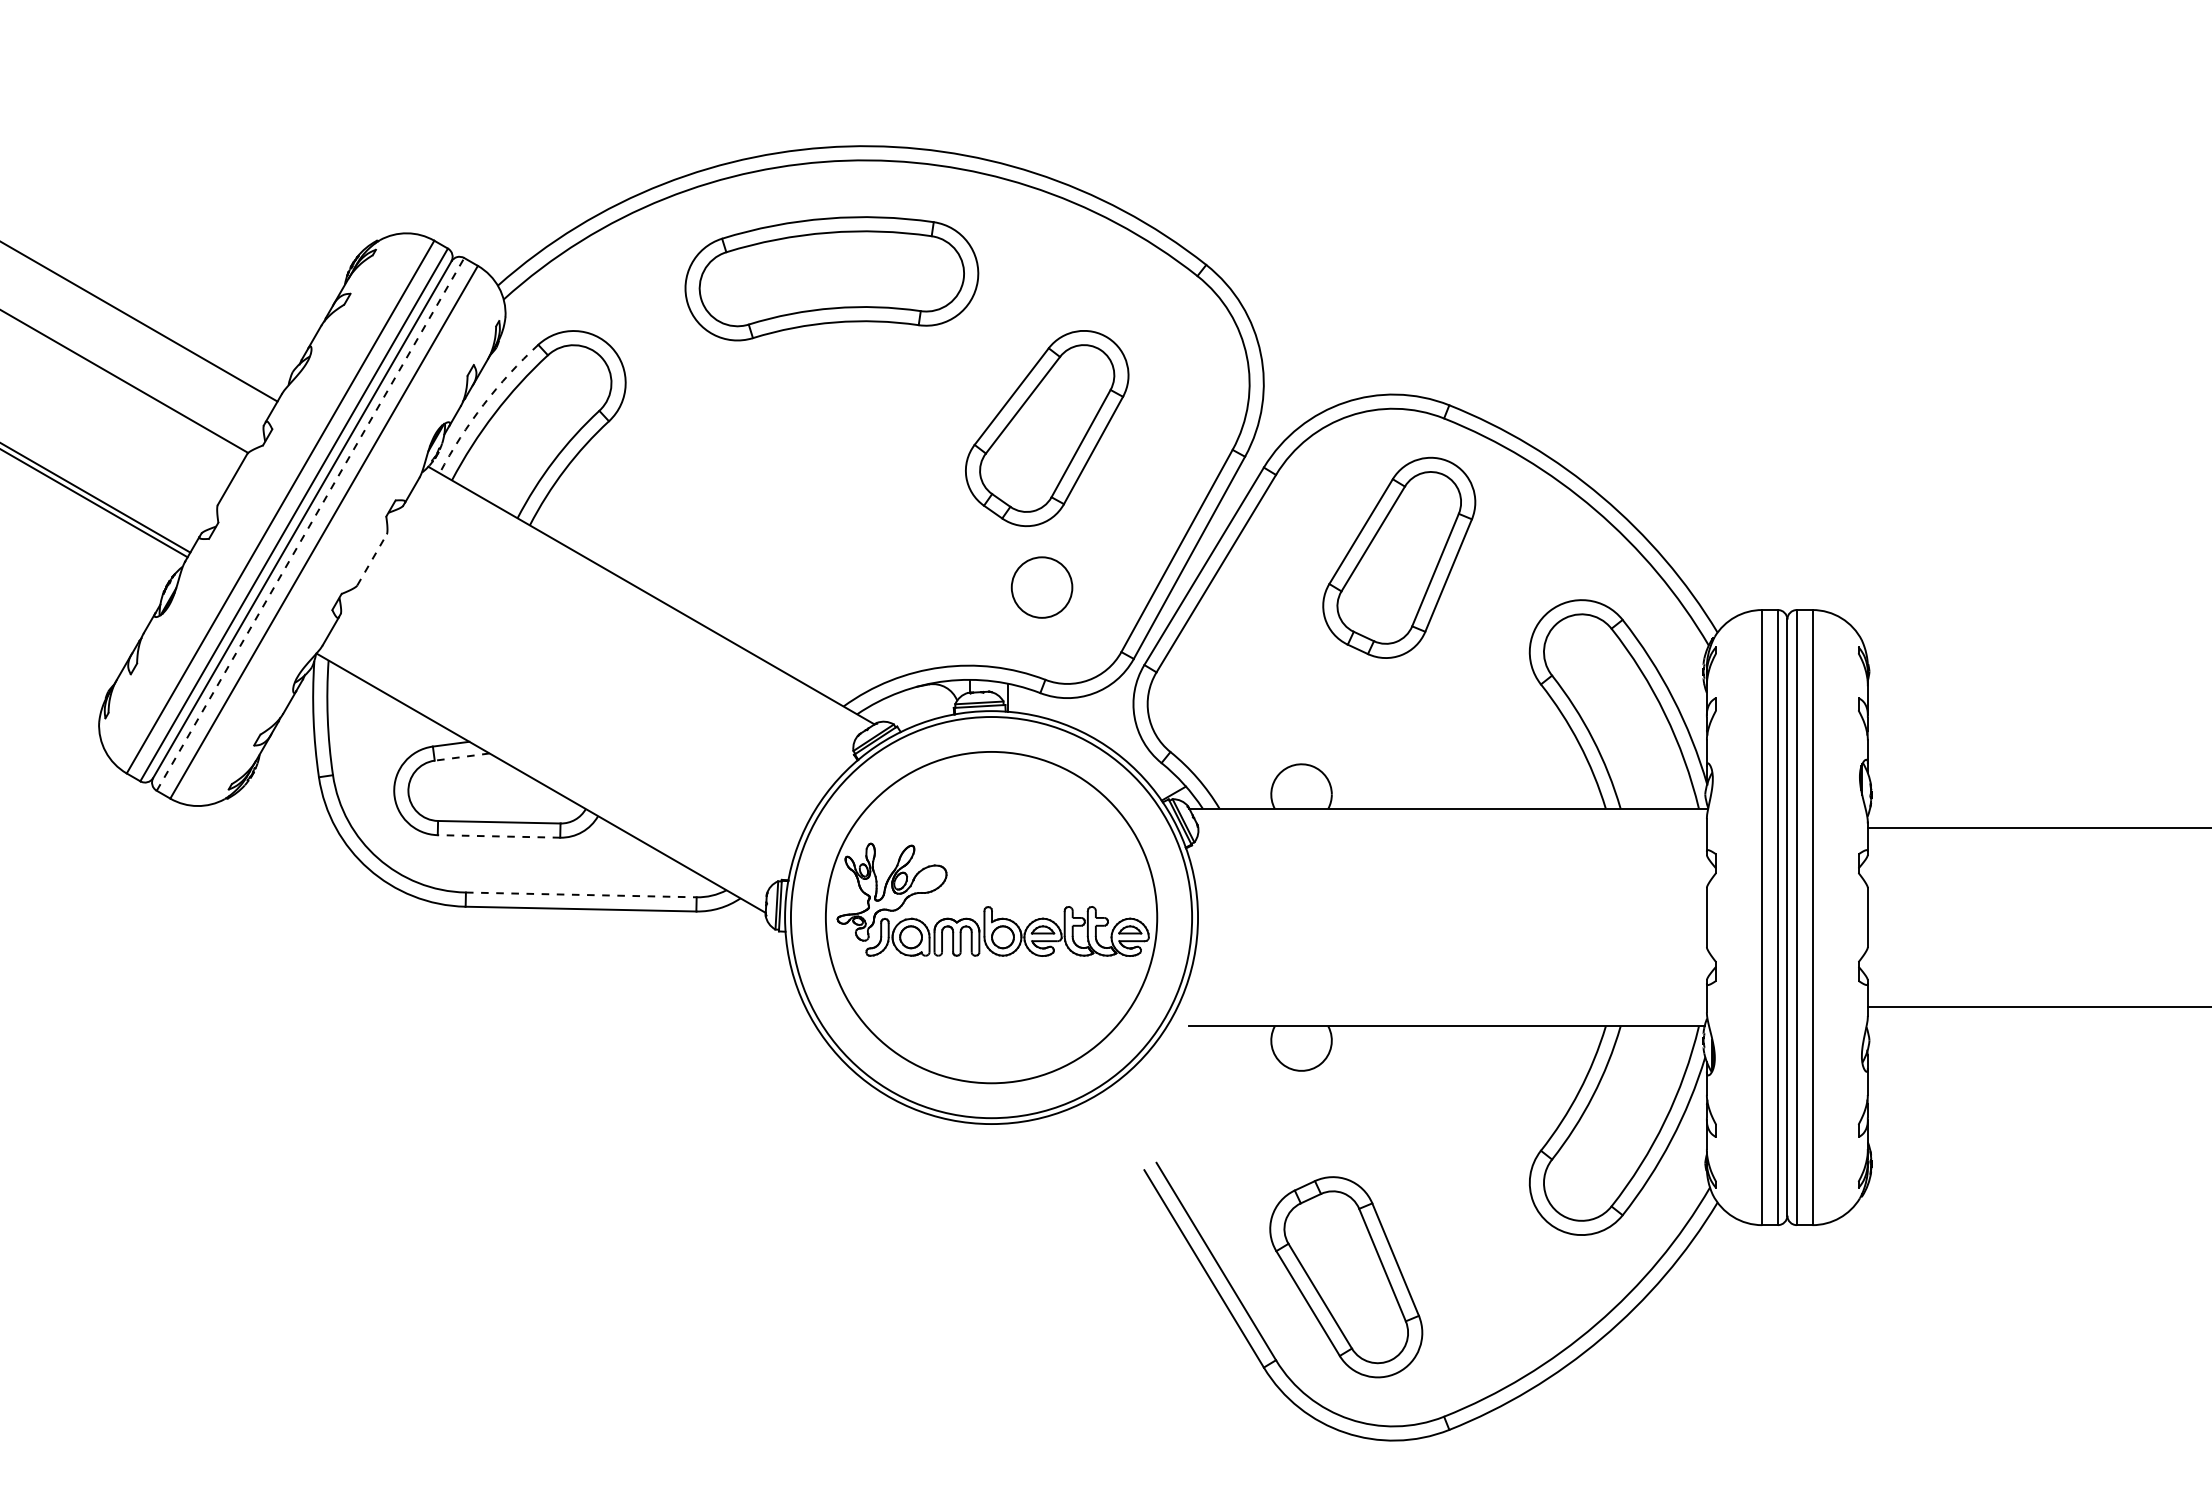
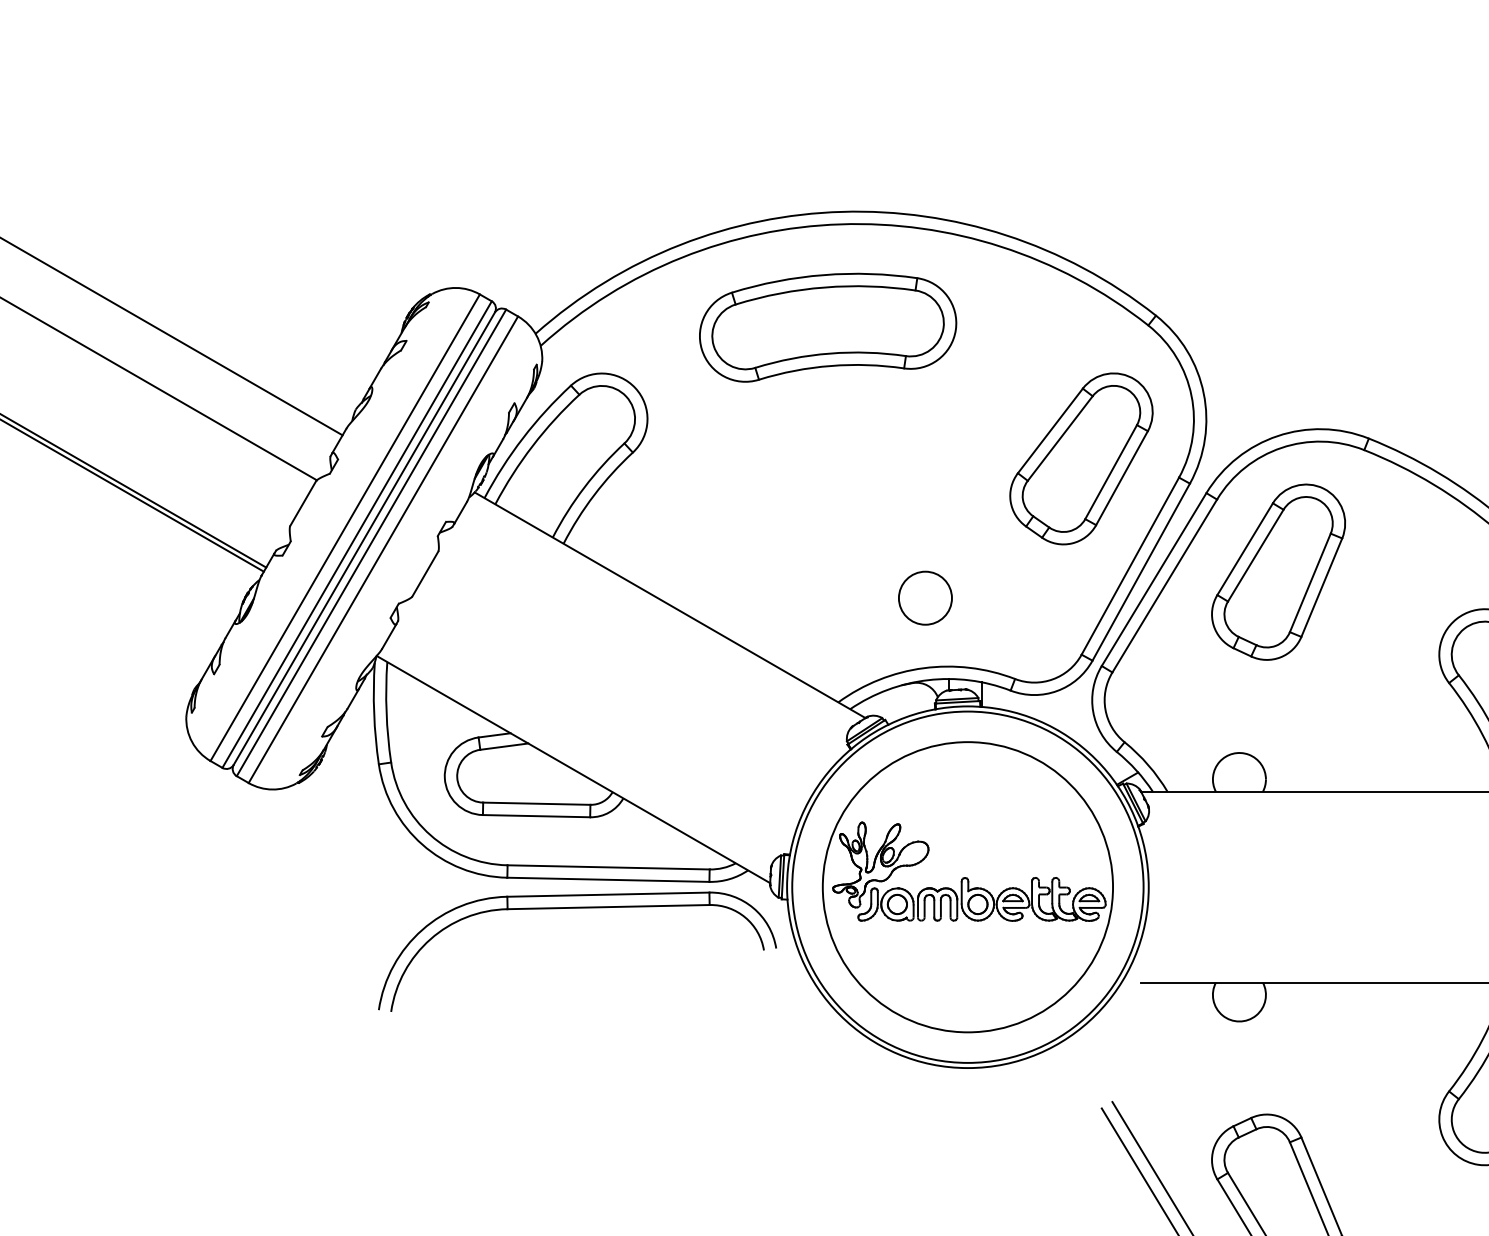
arc: (483, 404) -> (522, 437), dashed -> solid
part: (1047, 428) -> (1081, 458), moved
line: (310, 524) -> (371, 542), dashed -> solid
part: (1399, 557) -> (1278, 571), moved
line: (372, 559) -> (425, 573), dashed -> solid
circle: (1041, 587) -> (924, 598), moved
line: (462, 757) -> (504, 747), dashed -> solid
line: (498, 836) -> (536, 816), dashed -> solid
line: (581, 894) -> (608, 867), dashed -> solid
part: (537, 942) -> (570, 909), added

